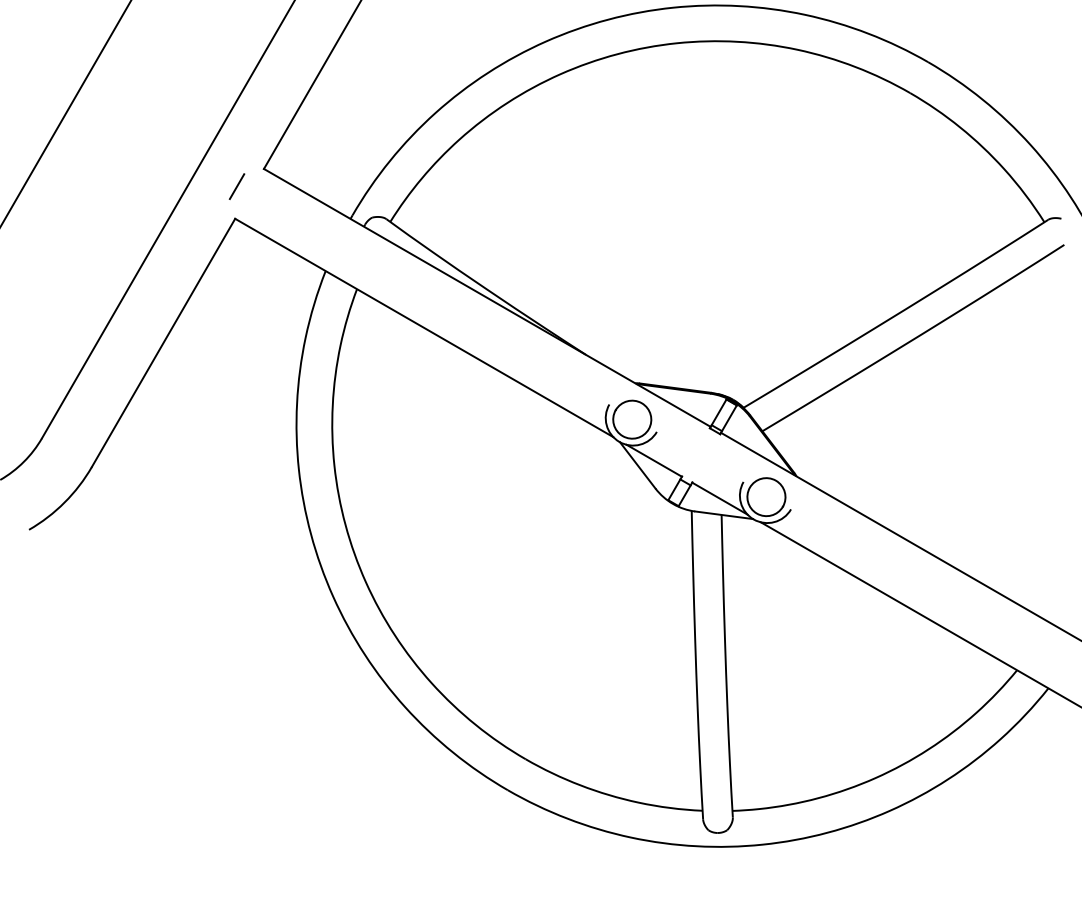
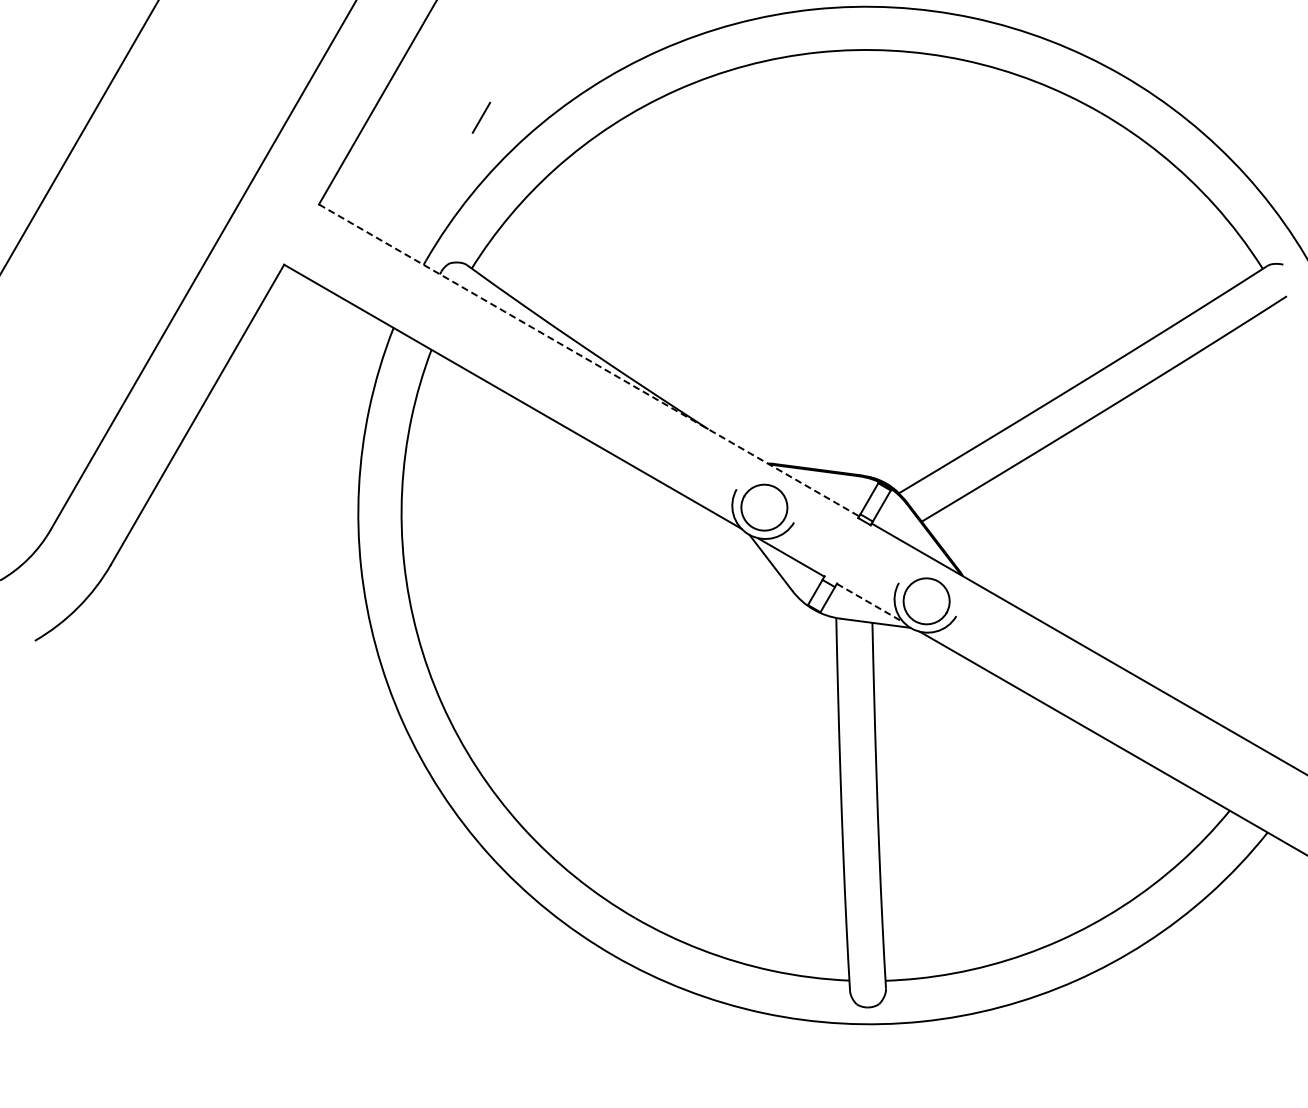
line: (237, 186) -> (481, 117), moved
line: (487, 297) -> (589, 360), solid -> dashed
line: (720, 498) -> (870, 603), solid -> dashed

